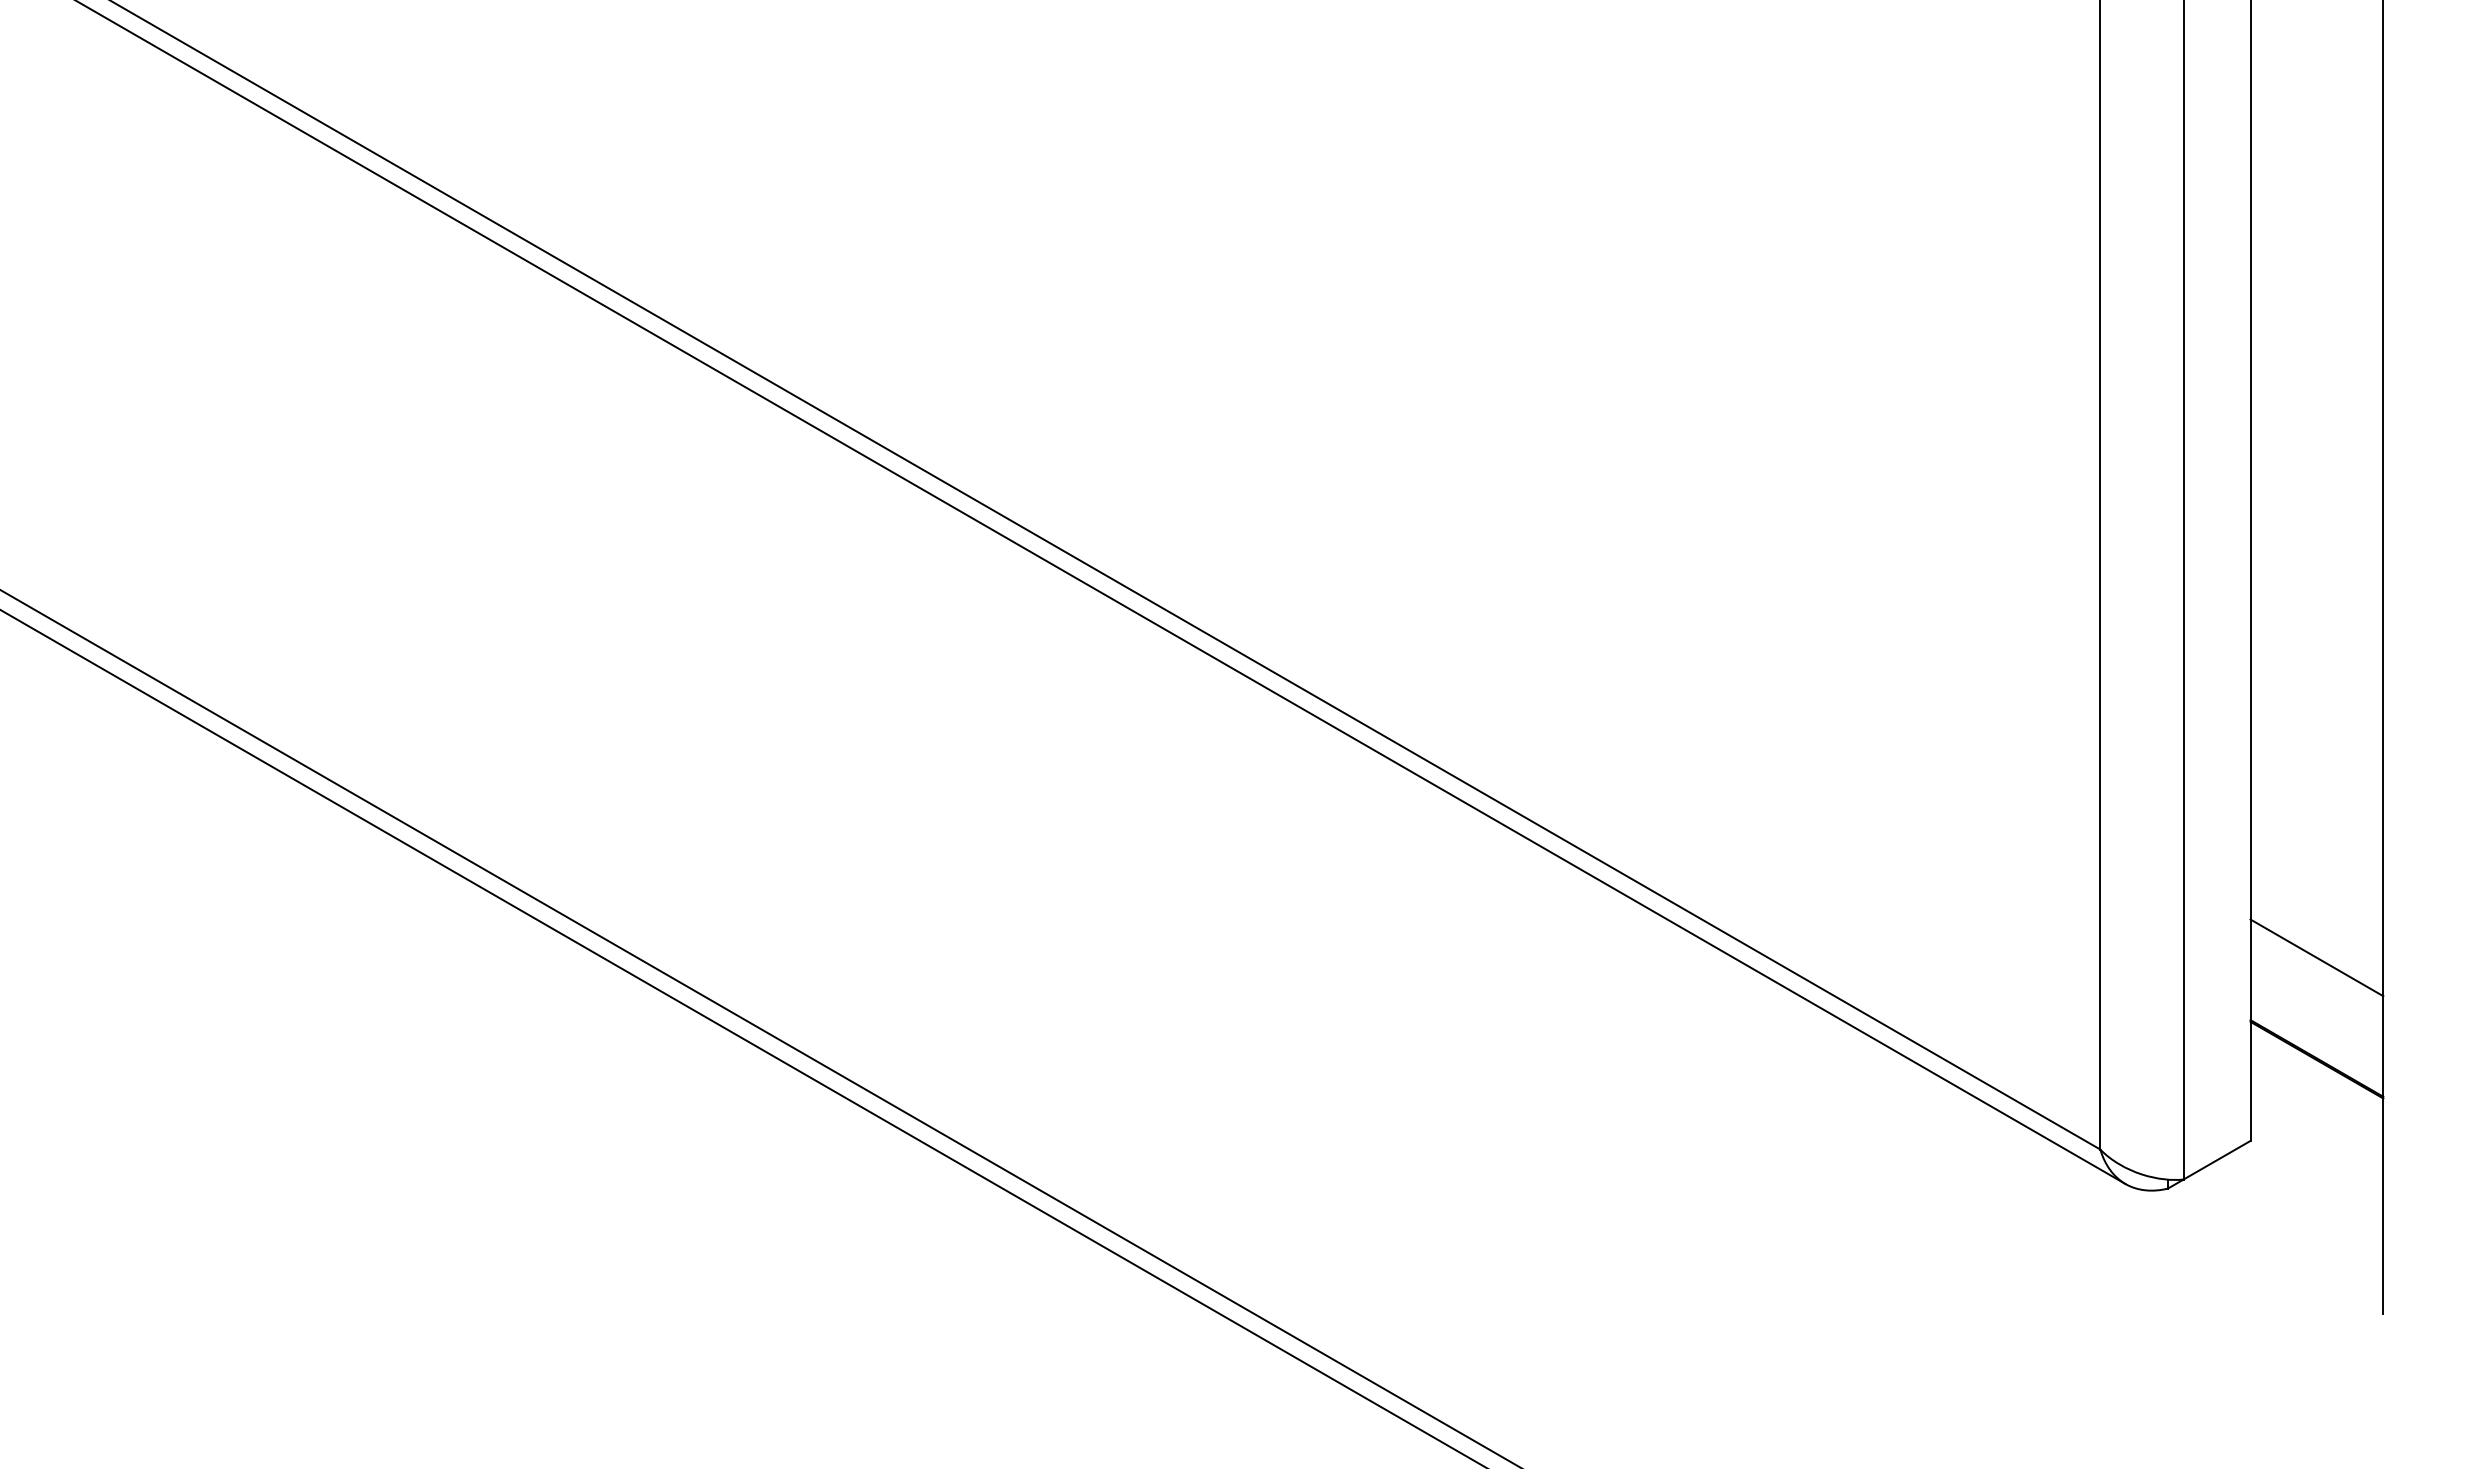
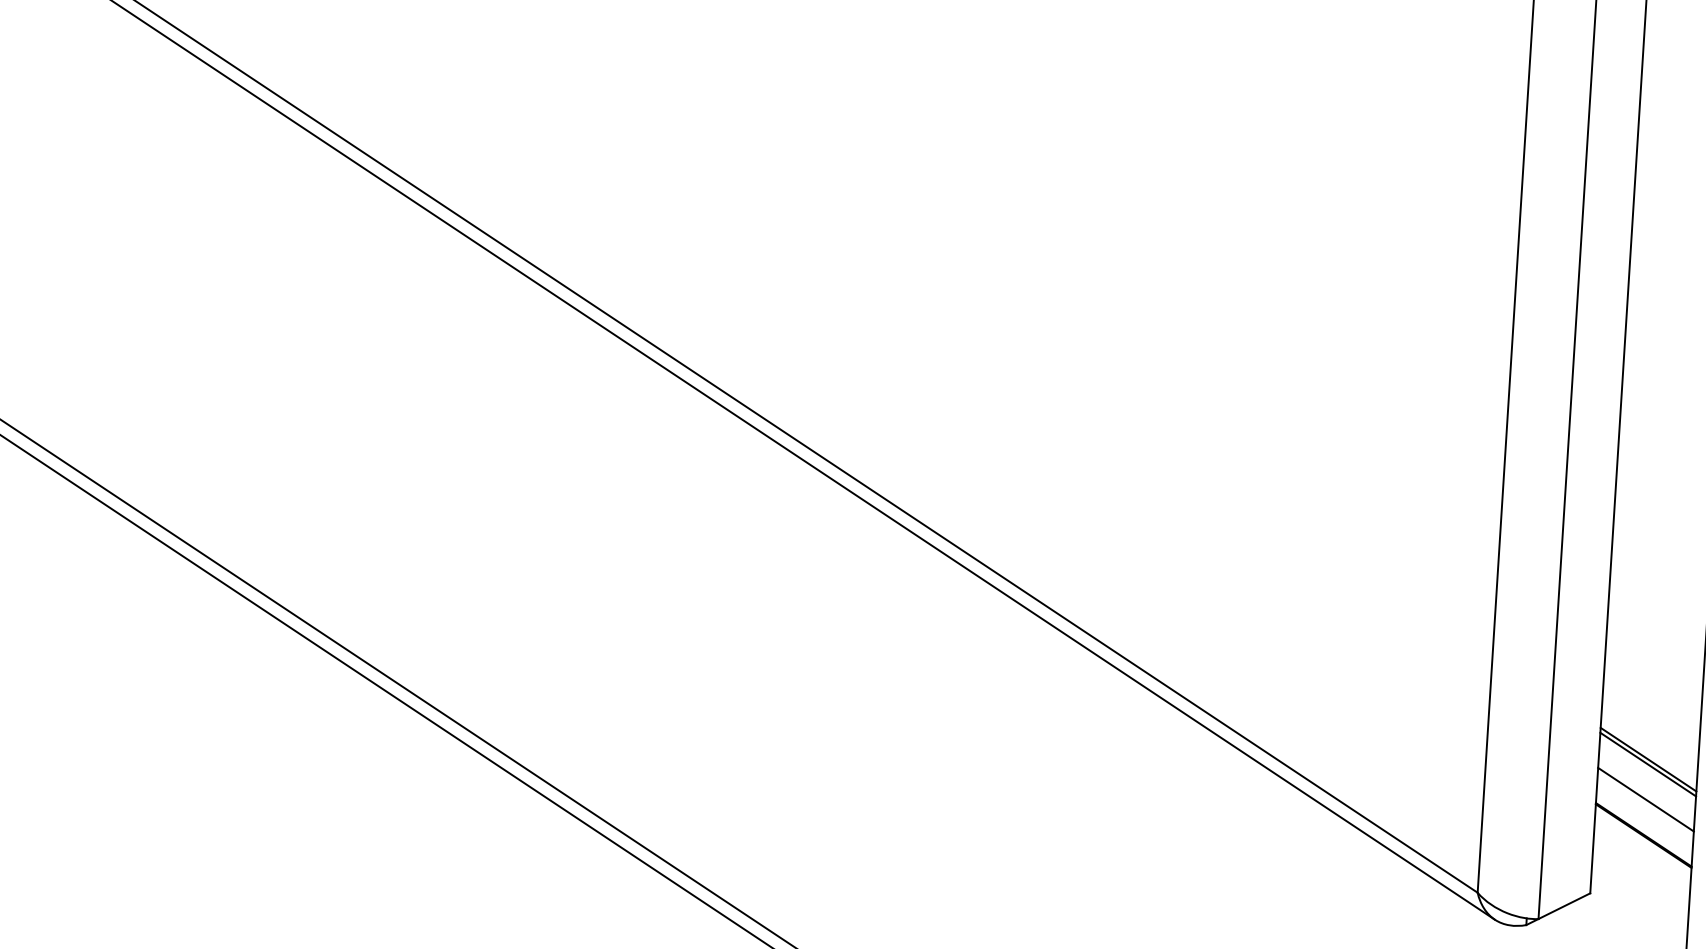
line: (2316, 964) -> (1647, 764), added
line: (2316, 1011) -> (1645, 799), added

